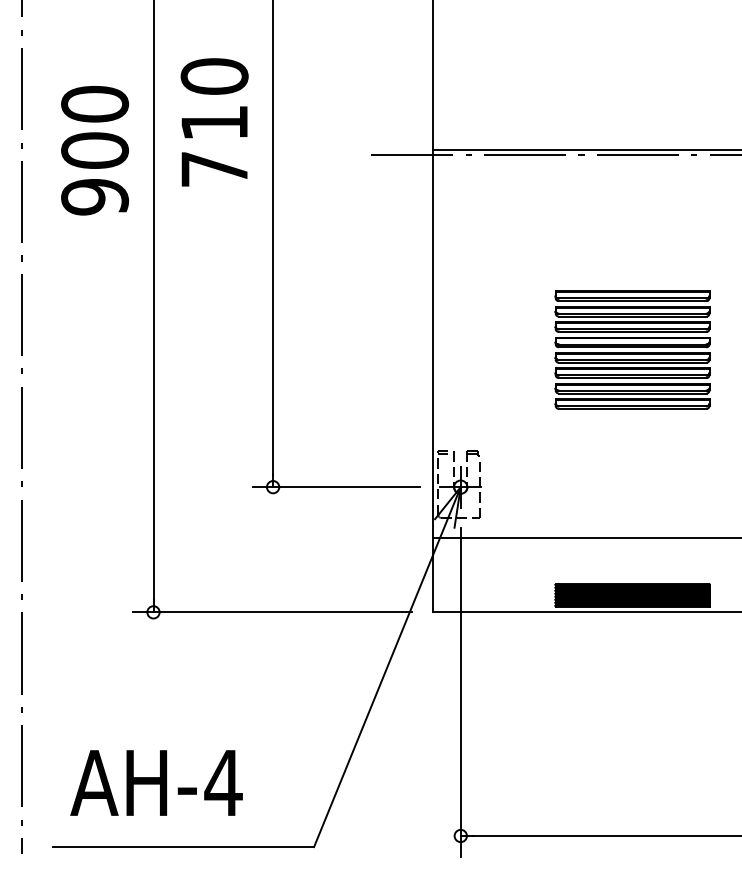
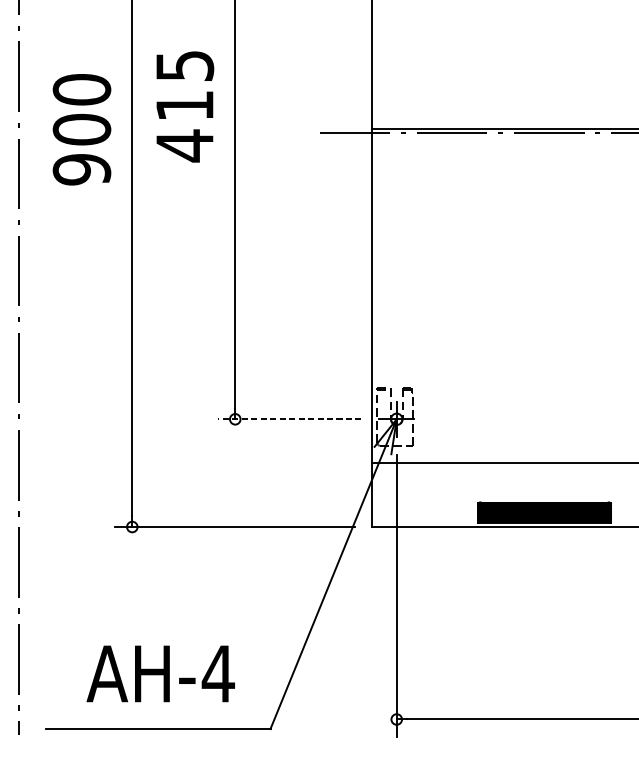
text: (214, 123) -> (184, 106), 710 -> 415
part: (632, 349) -> (544, 300), removed
line: (336, 487) -> (289, 419), solid -> dashed
text: (156, 782) -> (160, 673), moved

